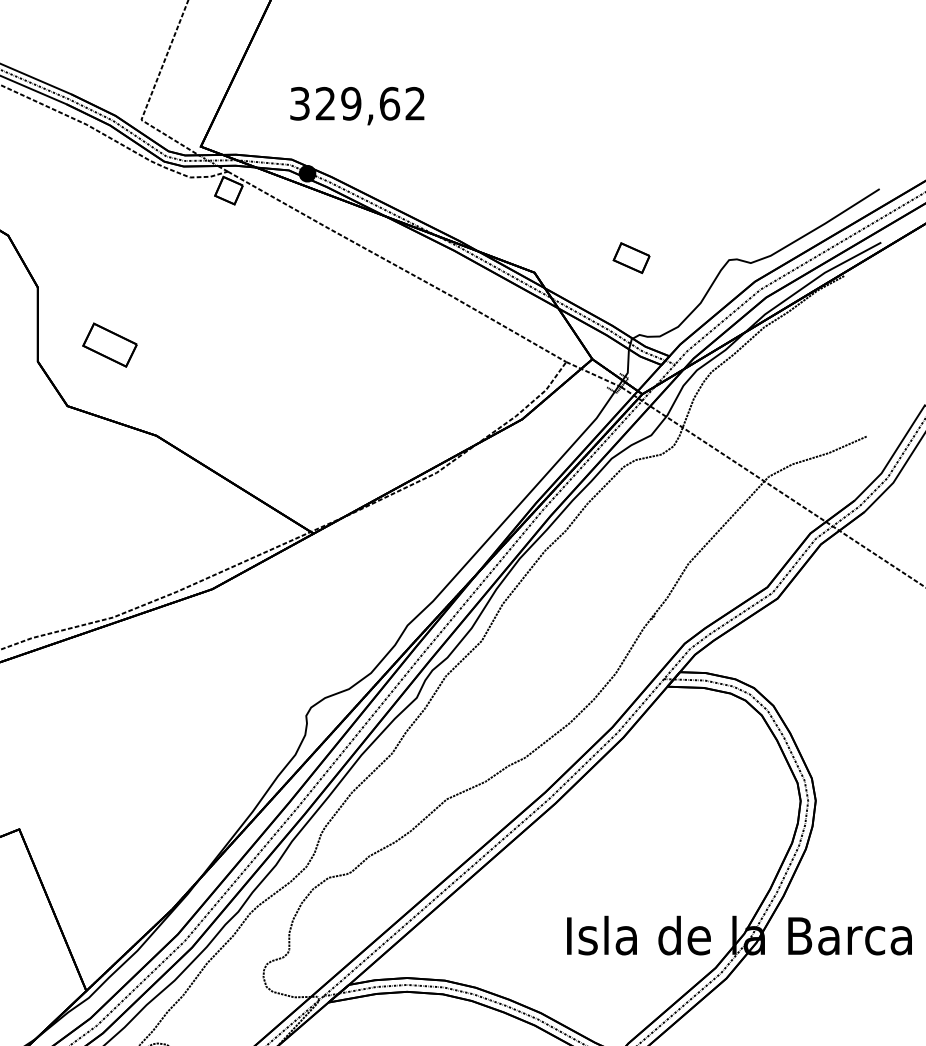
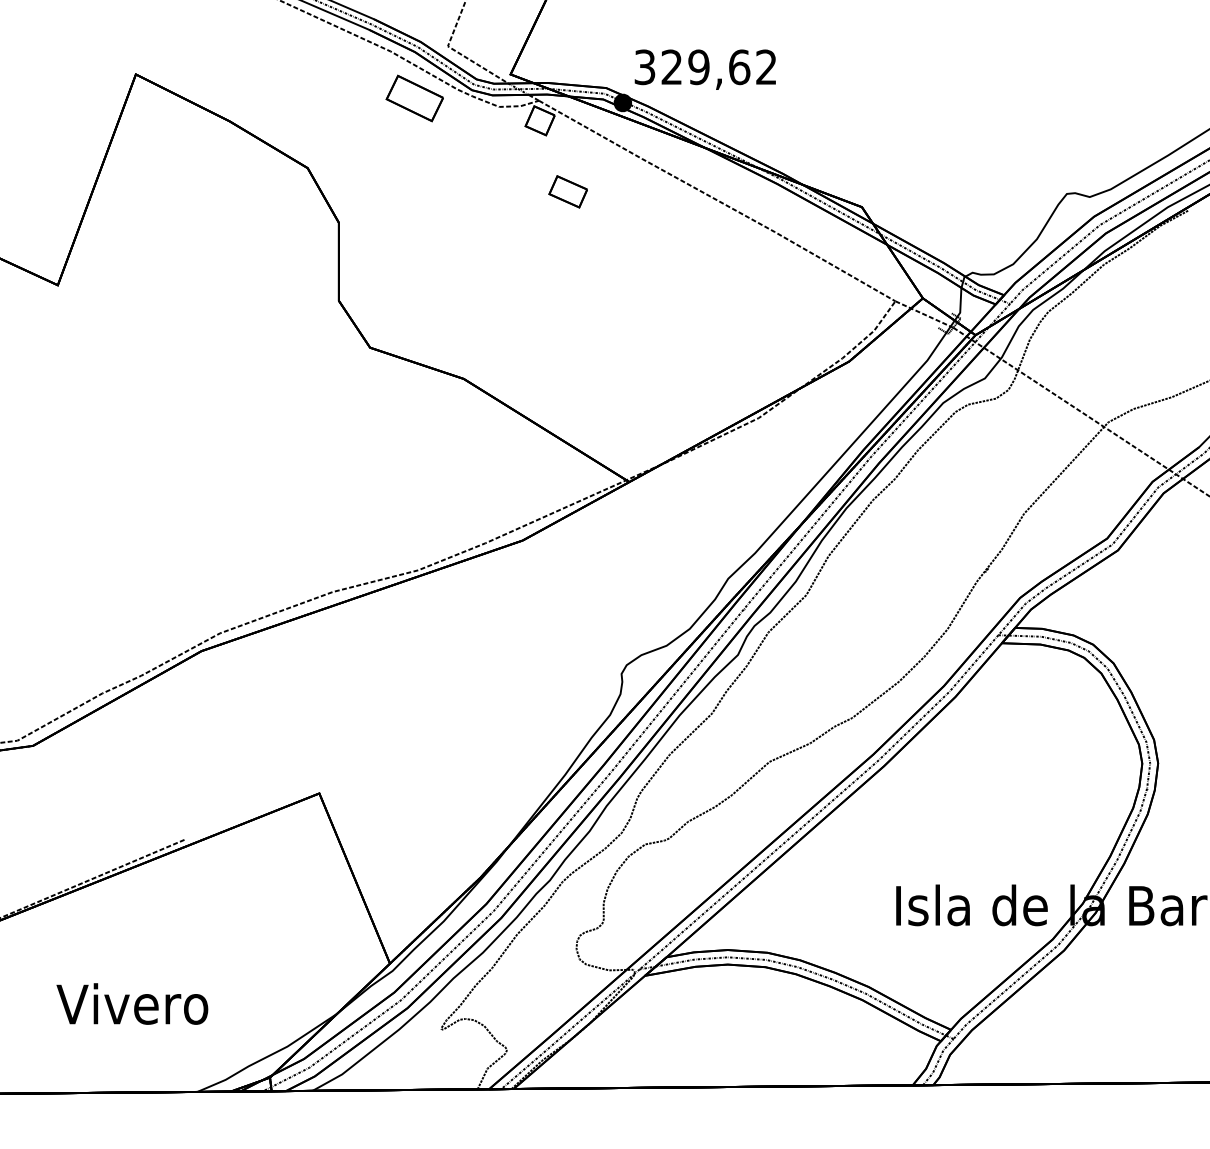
text: (356, 105) -> (704, 69), moved
part: (630, 257) -> (567, 191), moved
part: (109, 345) -> (414, 98), moved

